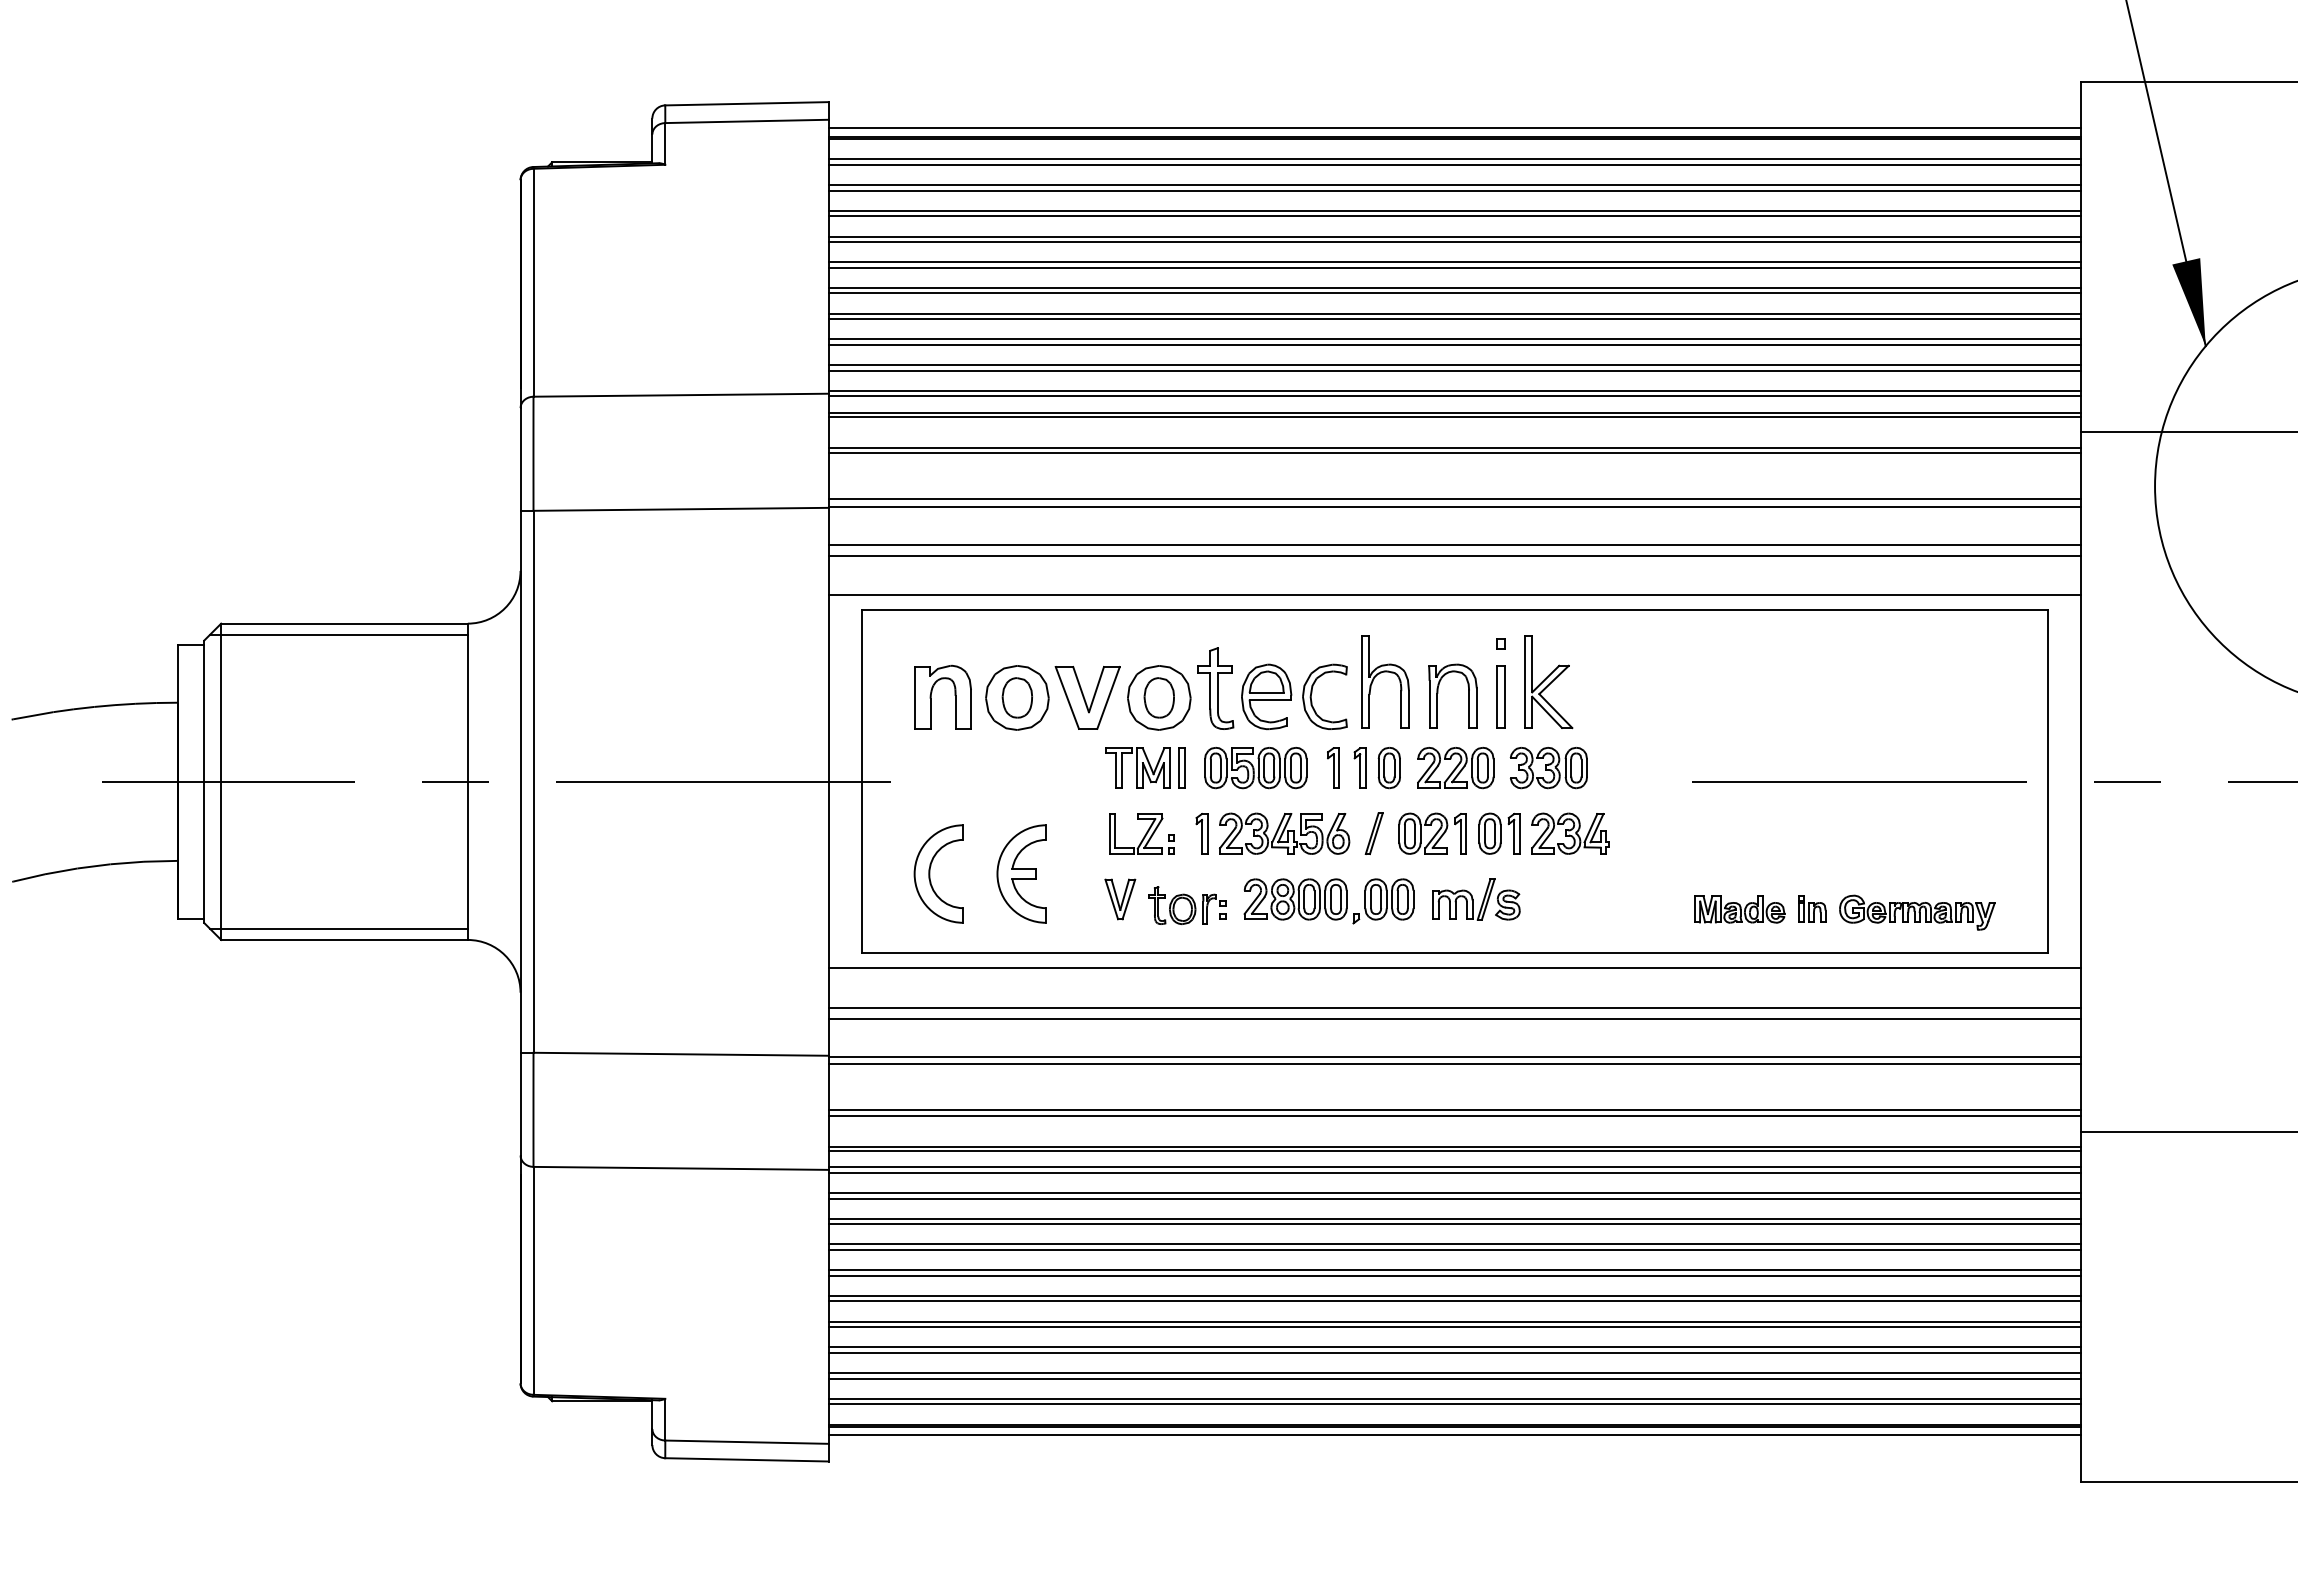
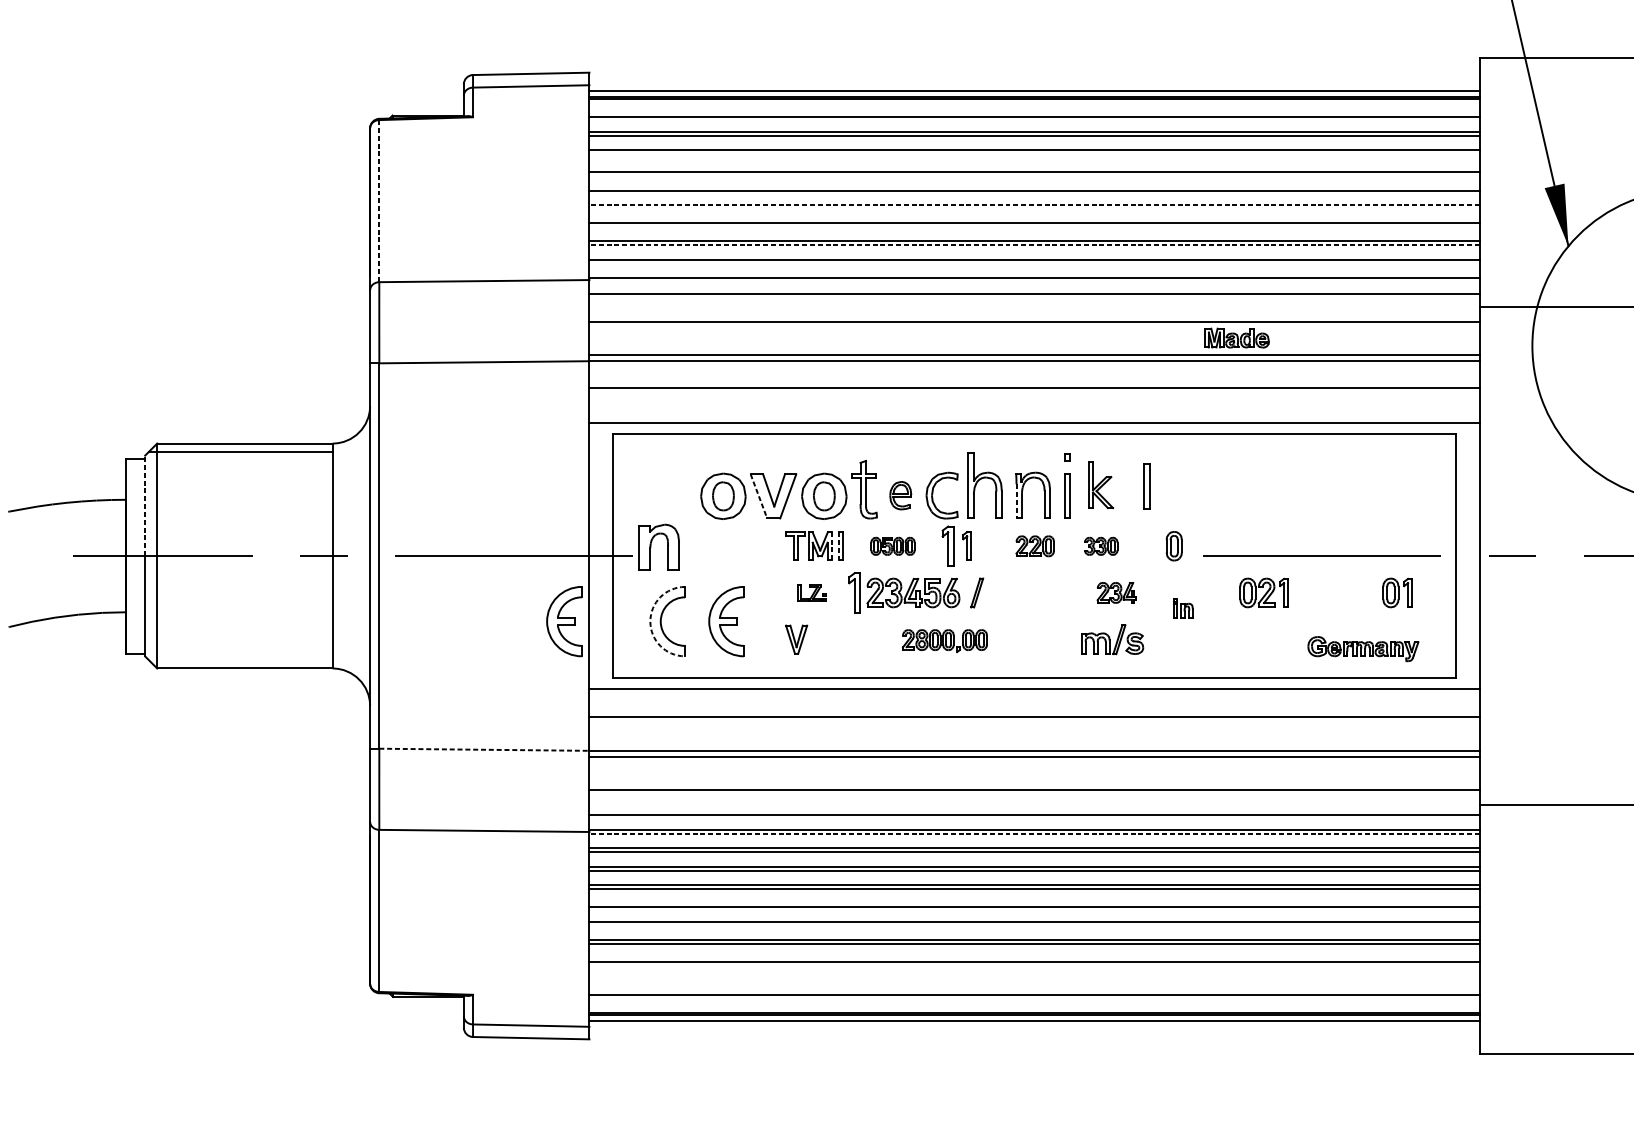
line: (1454, 159) -> (1034, 113), removed
line: (1454, 216) -> (1034, 154), removed
line: (1454, 236) -> (1034, 168), removed
line: (1454, 262) -> (1034, 186), removed
line: (533, 282) -> (379, 200), solid -> dashed
line: (1454, 287) -> (1034, 204), solid -> dashed
line: (1454, 293) -> (1034, 208), removed
line: (1454, 319) -> (1034, 227), removed
line: (1454, 344) -> (1034, 245), solid -> dashed
line: (1454, 370) -> (1034, 263), removed
line: (1454, 396) -> (1034, 282), removed
line: (1454, 417) -> (1034, 296), removed
line: (1454, 447) -> (1034, 318), removed
line: (1454, 556) -> (1034, 395), removed
part: (1548, 682) -> (1101, 485), size x0.7
part: (1612, 683) -> (1146, 486), added
part: (932, 692) -> (651, 543), moved
part: (1266, 696) -> (900, 495), size x0.6
line: (1067, 698) -> (759, 496), solid -> dashed
line: (1429, 704) -> (1016, 501), solid -> dashed
line: (204, 711) -> (145, 506), solid -> dashed
part: (1333, 767) -> (948, 545), size x1.4
line: (1169, 768) -> (831, 546), solid -> dashed
line: (1179, 768) -> (838, 546), solid -> dashed
part: (1255, 768) -> (892, 546), size x0.6
part: (1388, 768) -> (1173, 546), moved
part: (1455, 768) -> (1034, 546), size x0.7
part: (1548, 768) -> (1101, 546), size x0.6
part: (1141, 833) -> (811, 592), size x0.6
part: (1201, 833) -> (854, 592), size x1.4
part: (1432, 833) -> (1263, 592), moved
part: (1499, 833) -> (1397, 592), moved
part: (1570, 833) -> (1116, 592), size x0.7
part: (793, 873) -> (564, 621), added
arc: (914, 874) -> (650, 621), solid -> dashed
part: (1476, 899) -> (1112, 639), moved
part: (1328, 901) -> (944, 641), size x0.7
part: (1187, 905) -> (844, 643), removed
part: (1812, 908) -> (1183, 607), moved
part: (1739, 909) -> (1236, 338), moved
line: (338, 928) -> (240, 660), removed
line: (1454, 1018) -> (1034, 724), removed
line: (681, 1054) -> (484, 749), solid -> dashed
line: (1454, 1116) -> (1034, 794), removed
line: (1454, 1150) -> (1034, 818), removed
line: (1454, 1172) -> (1034, 833), solid -> dashed
line: (1454, 1270) -> (1034, 903), removed
line: (1454, 1301) -> (1034, 925), removed
line: (1454, 1347) -> (1034, 958), removed
line: (1454, 1372) -> (1034, 976), removed
line: (1454, 1378) -> (1034, 980), removed
line: (1454, 1404) -> (1034, 998), removed

